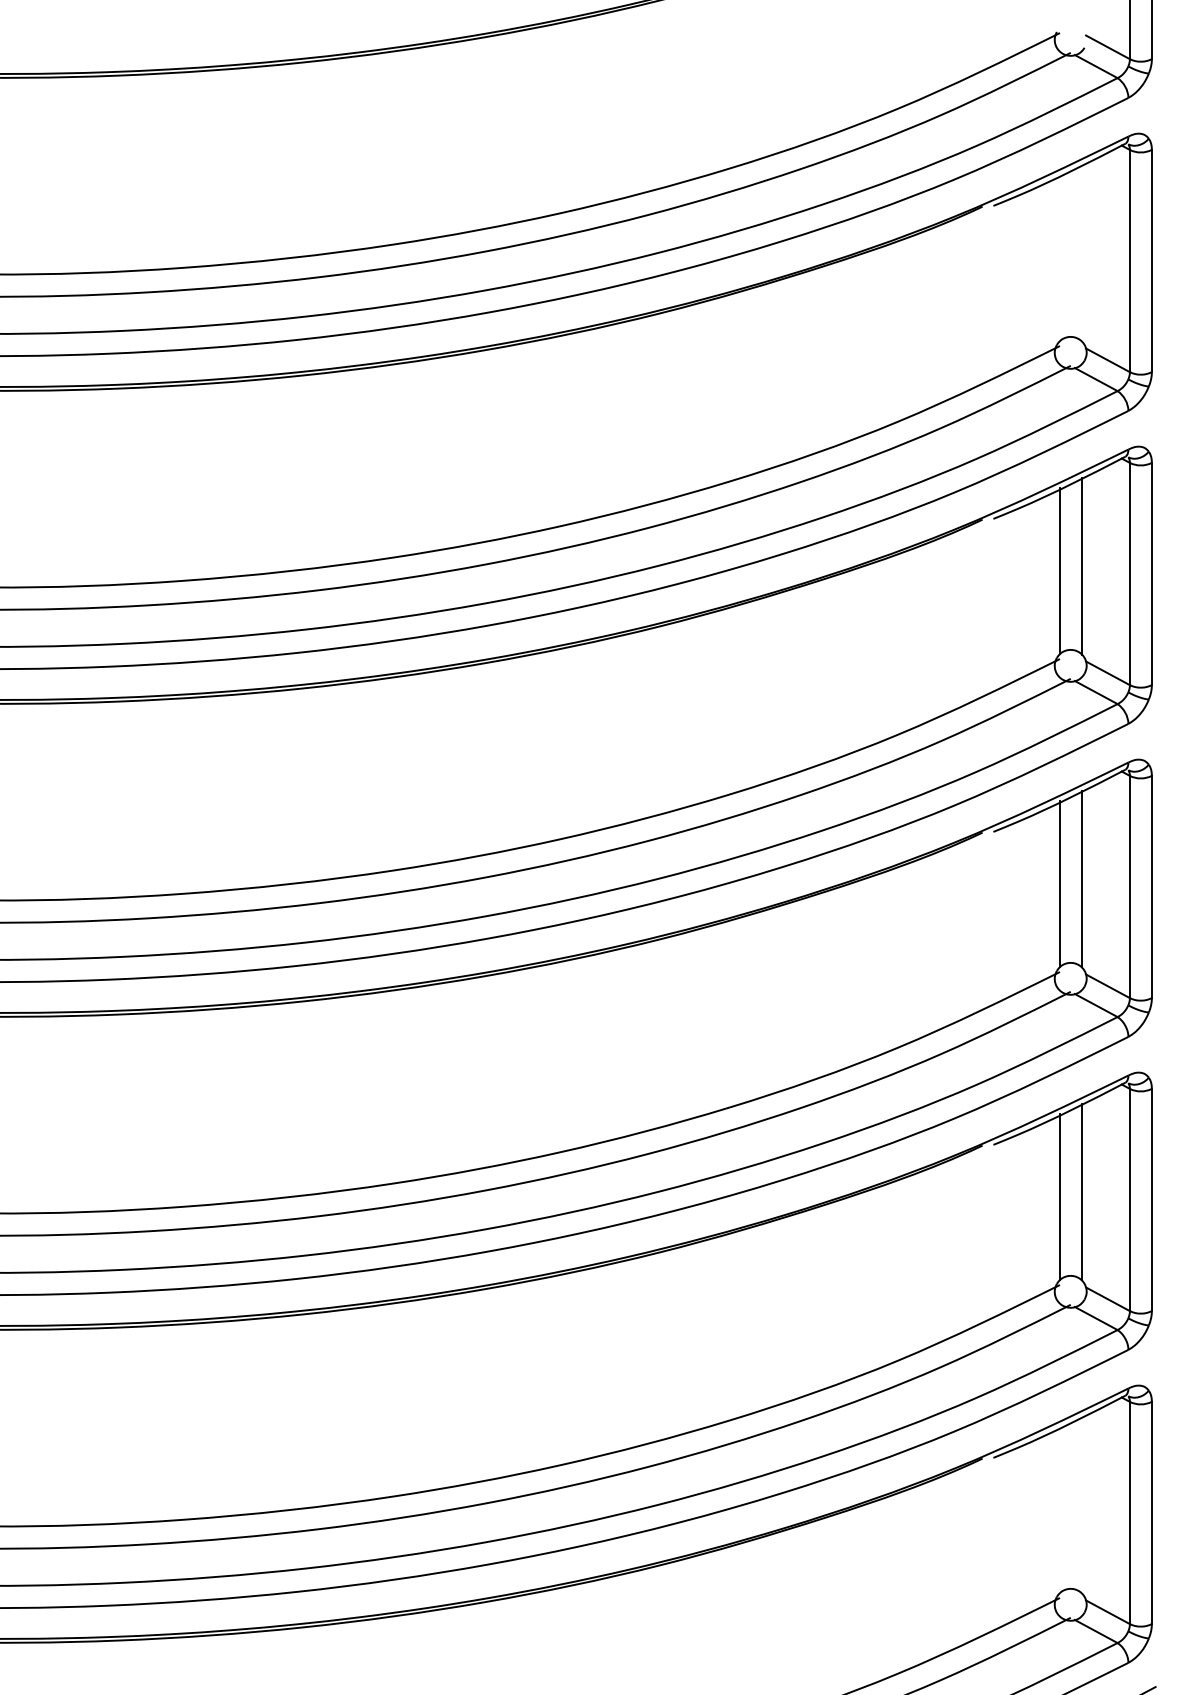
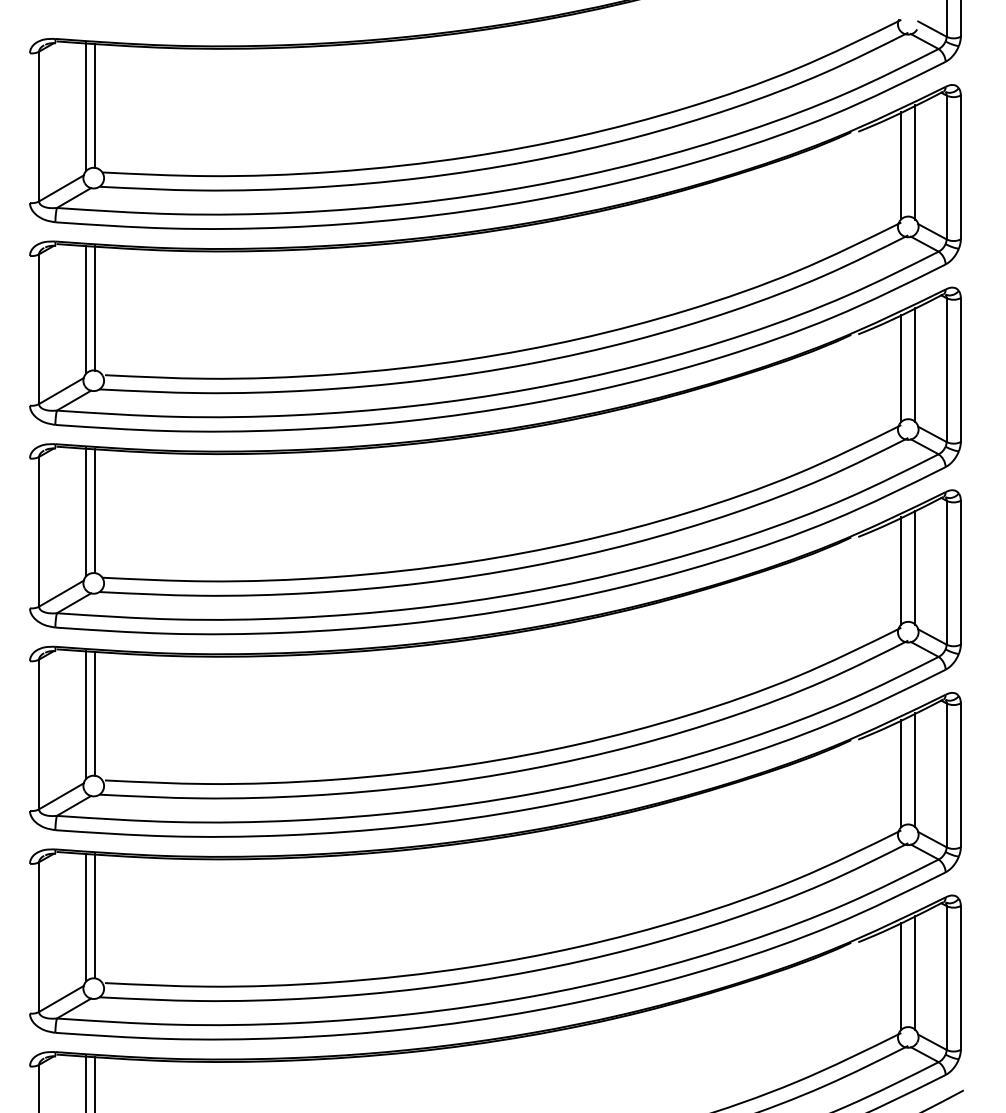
line: (1081, 253) -> (915, 162), added
line: (1060, 258) -> (901, 165), added
line: (1081, 1504) -> (915, 972), added
line: (1060, 1509) -> (901, 975), added

